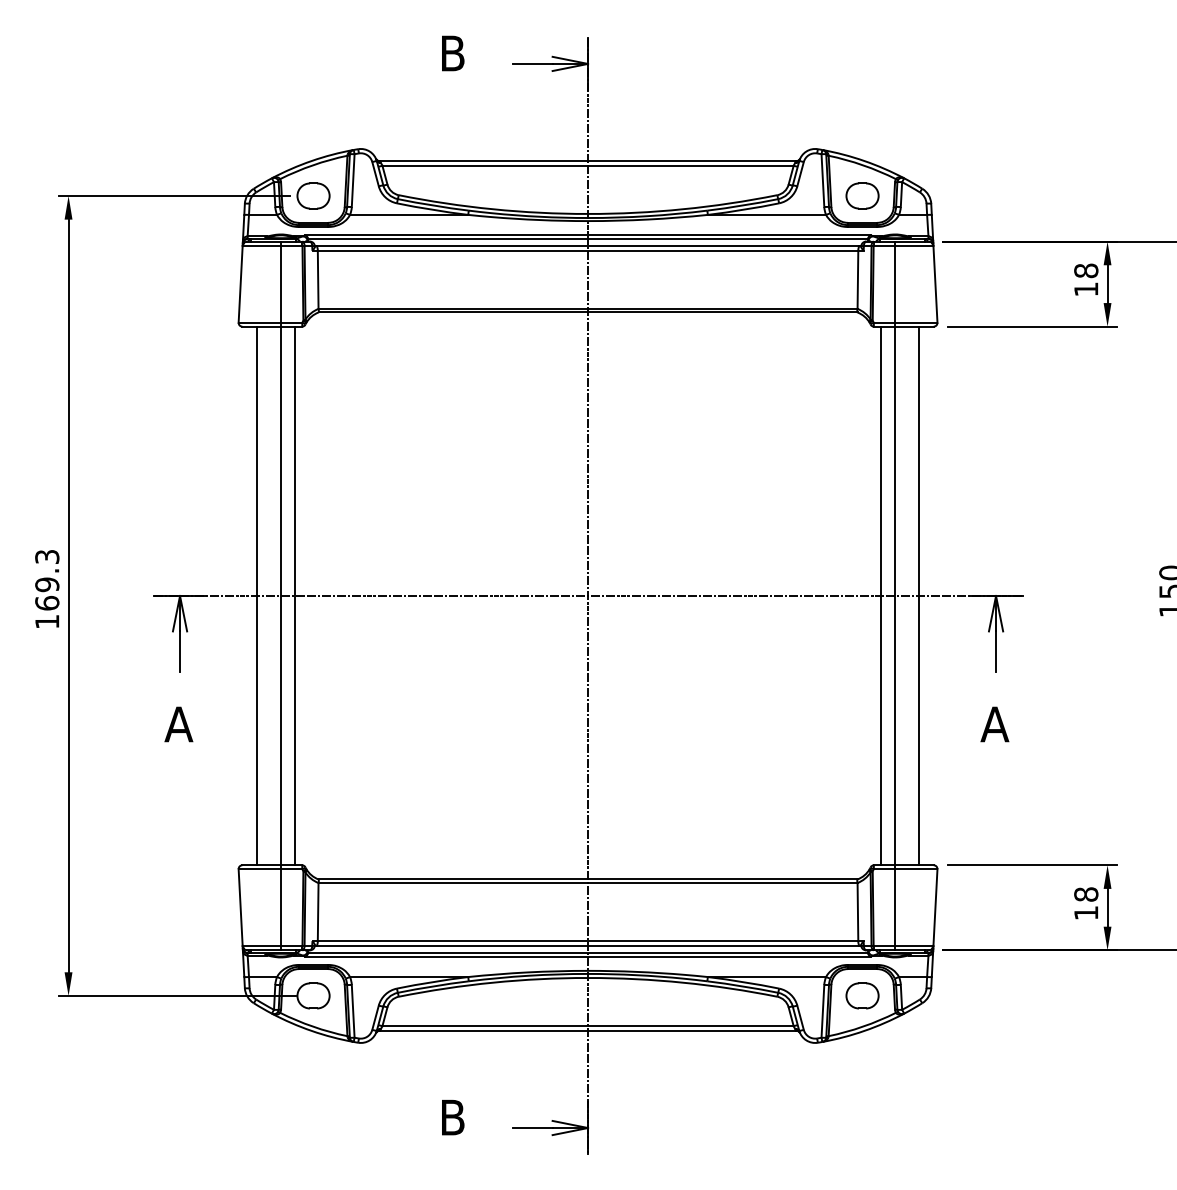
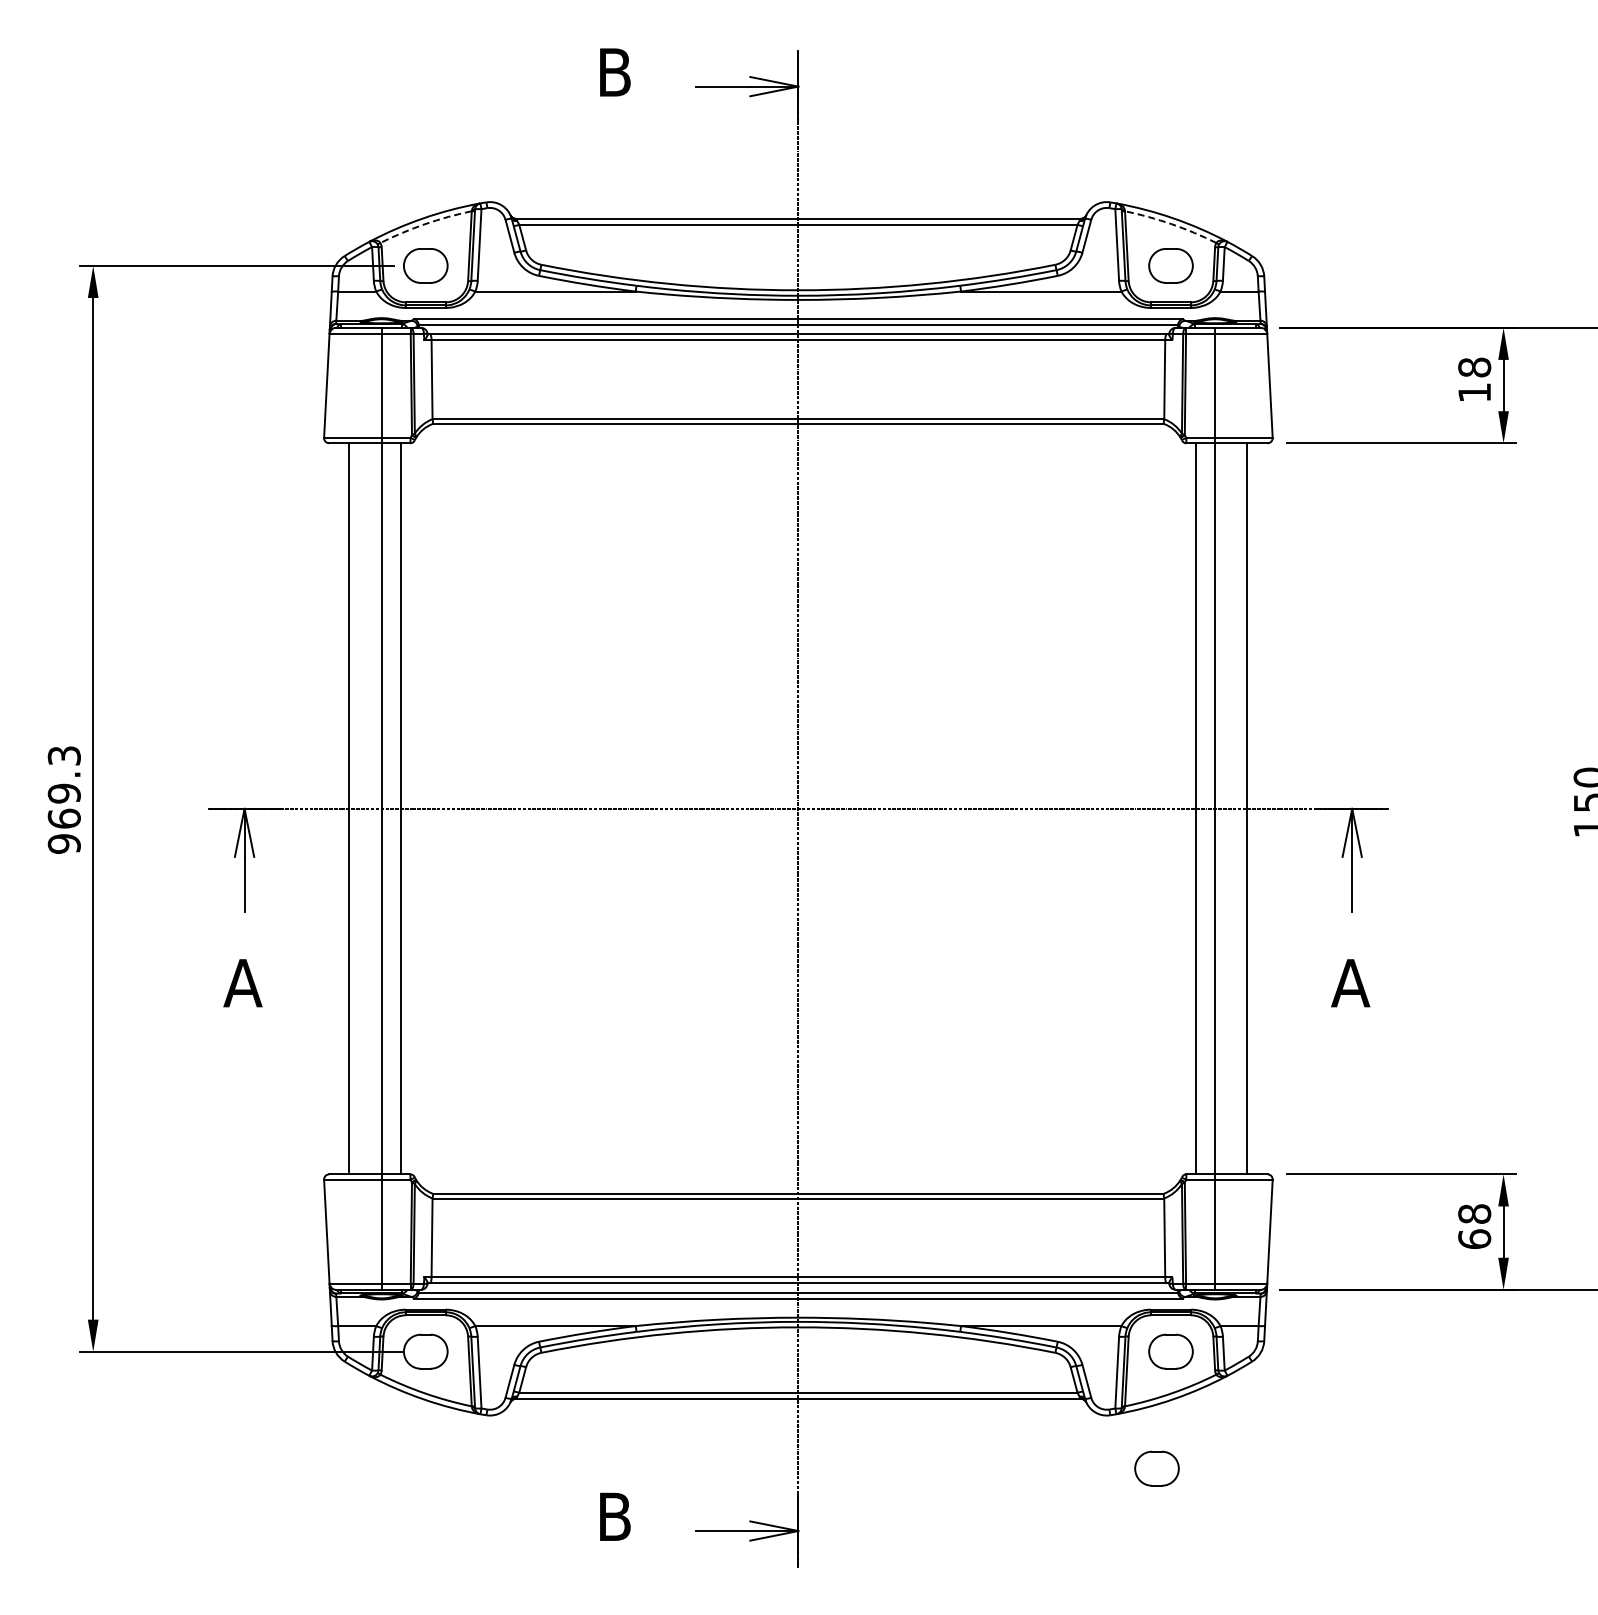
arc: (313, 165) -> (425, 224), solid -> dashed
arc: (862, 165) -> (1171, 224), solid -> dashed
text: (46, 621) -> (63, 843), 169.3 -> 969.3
text: (1086, 912) -> (1474, 1238), 18 -> 68
part: (851, 1081) -> (1156, 1468), added

